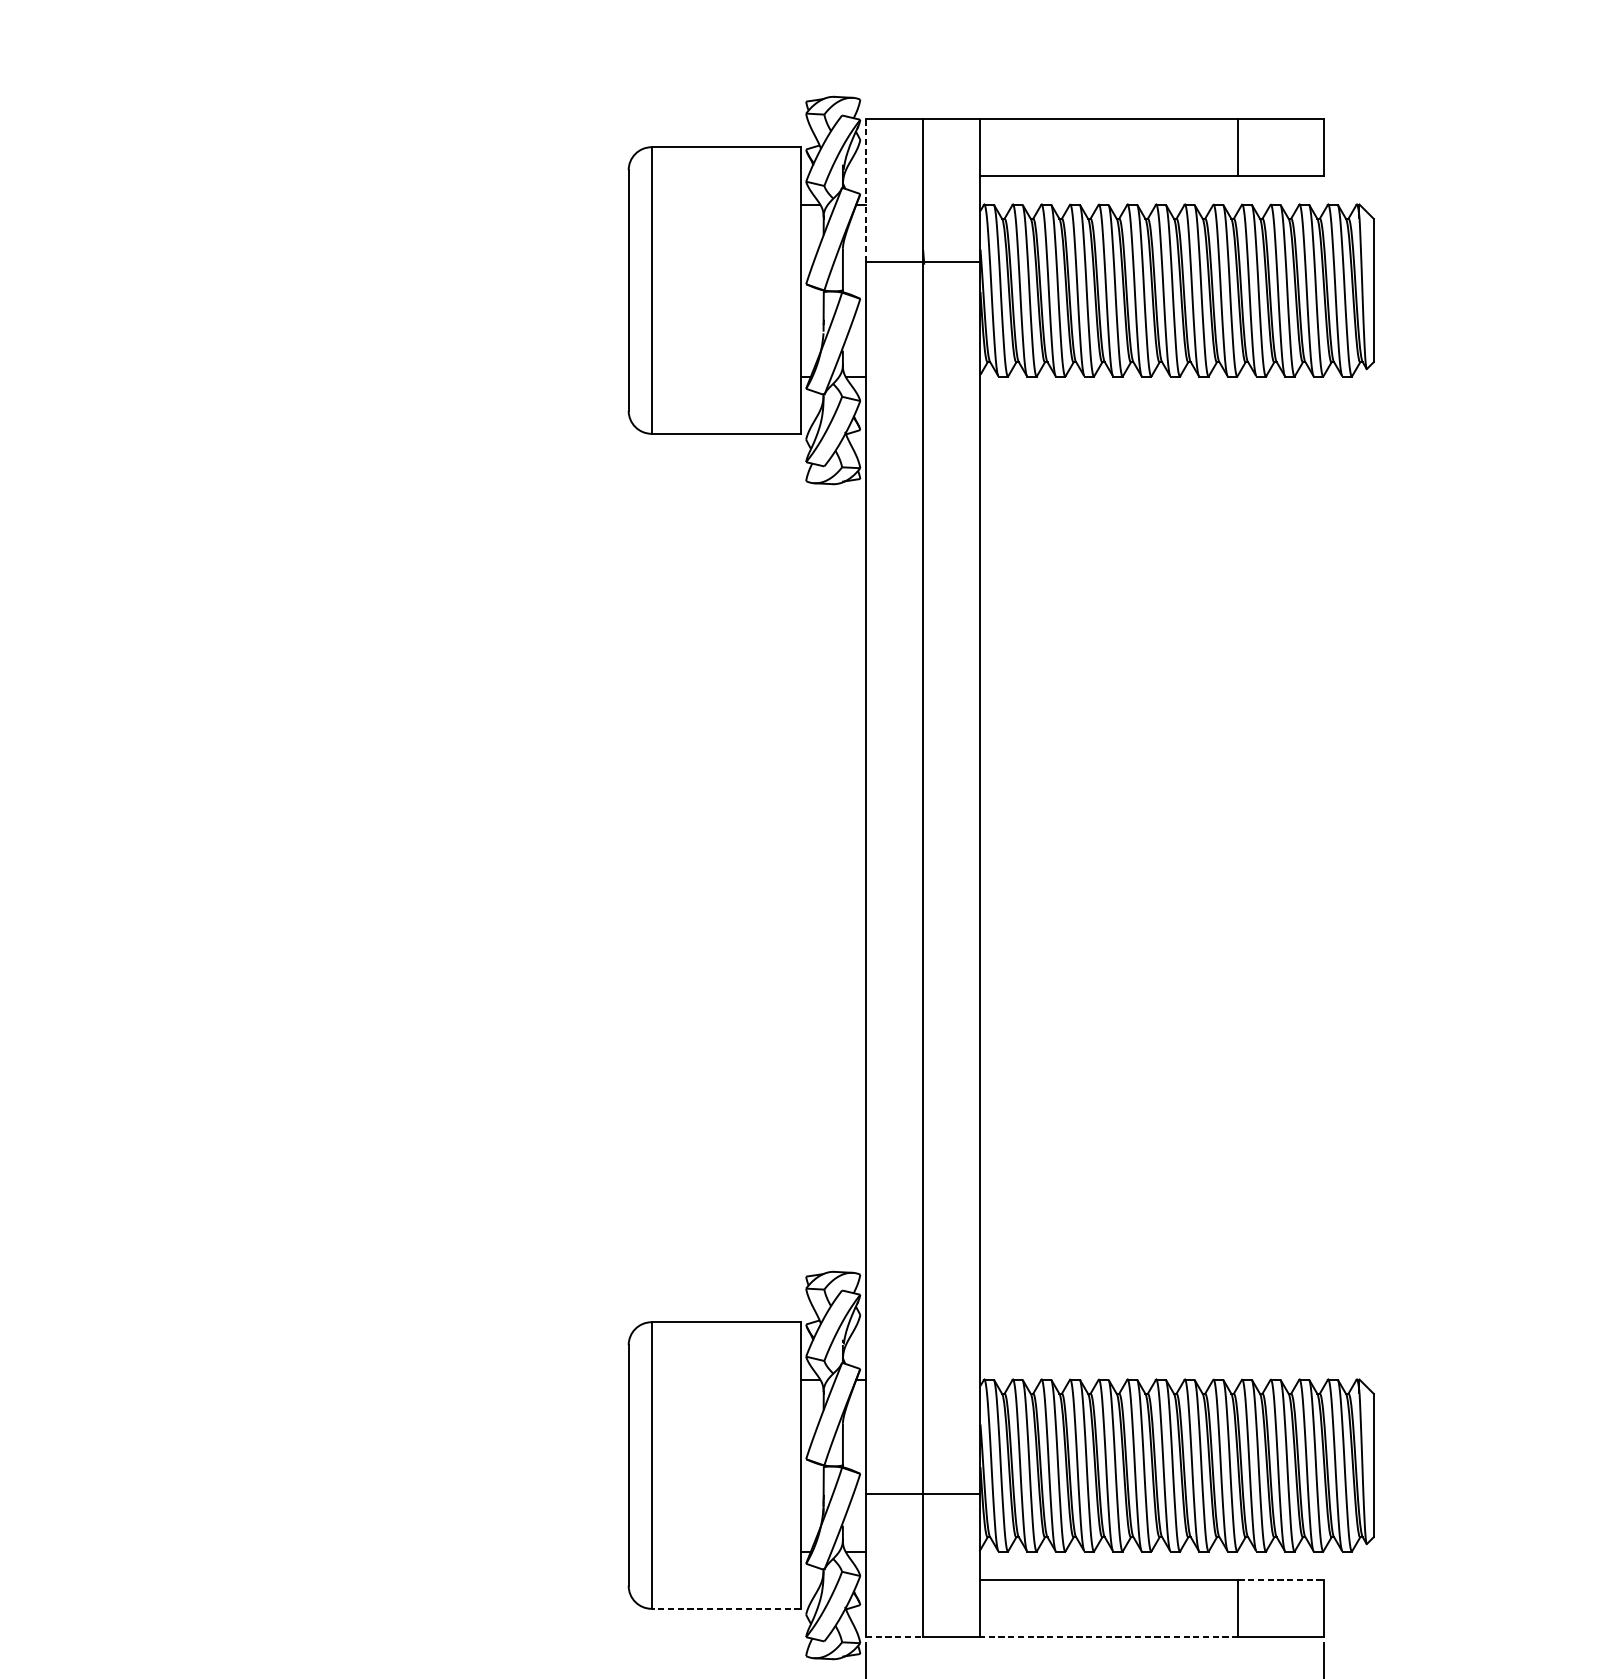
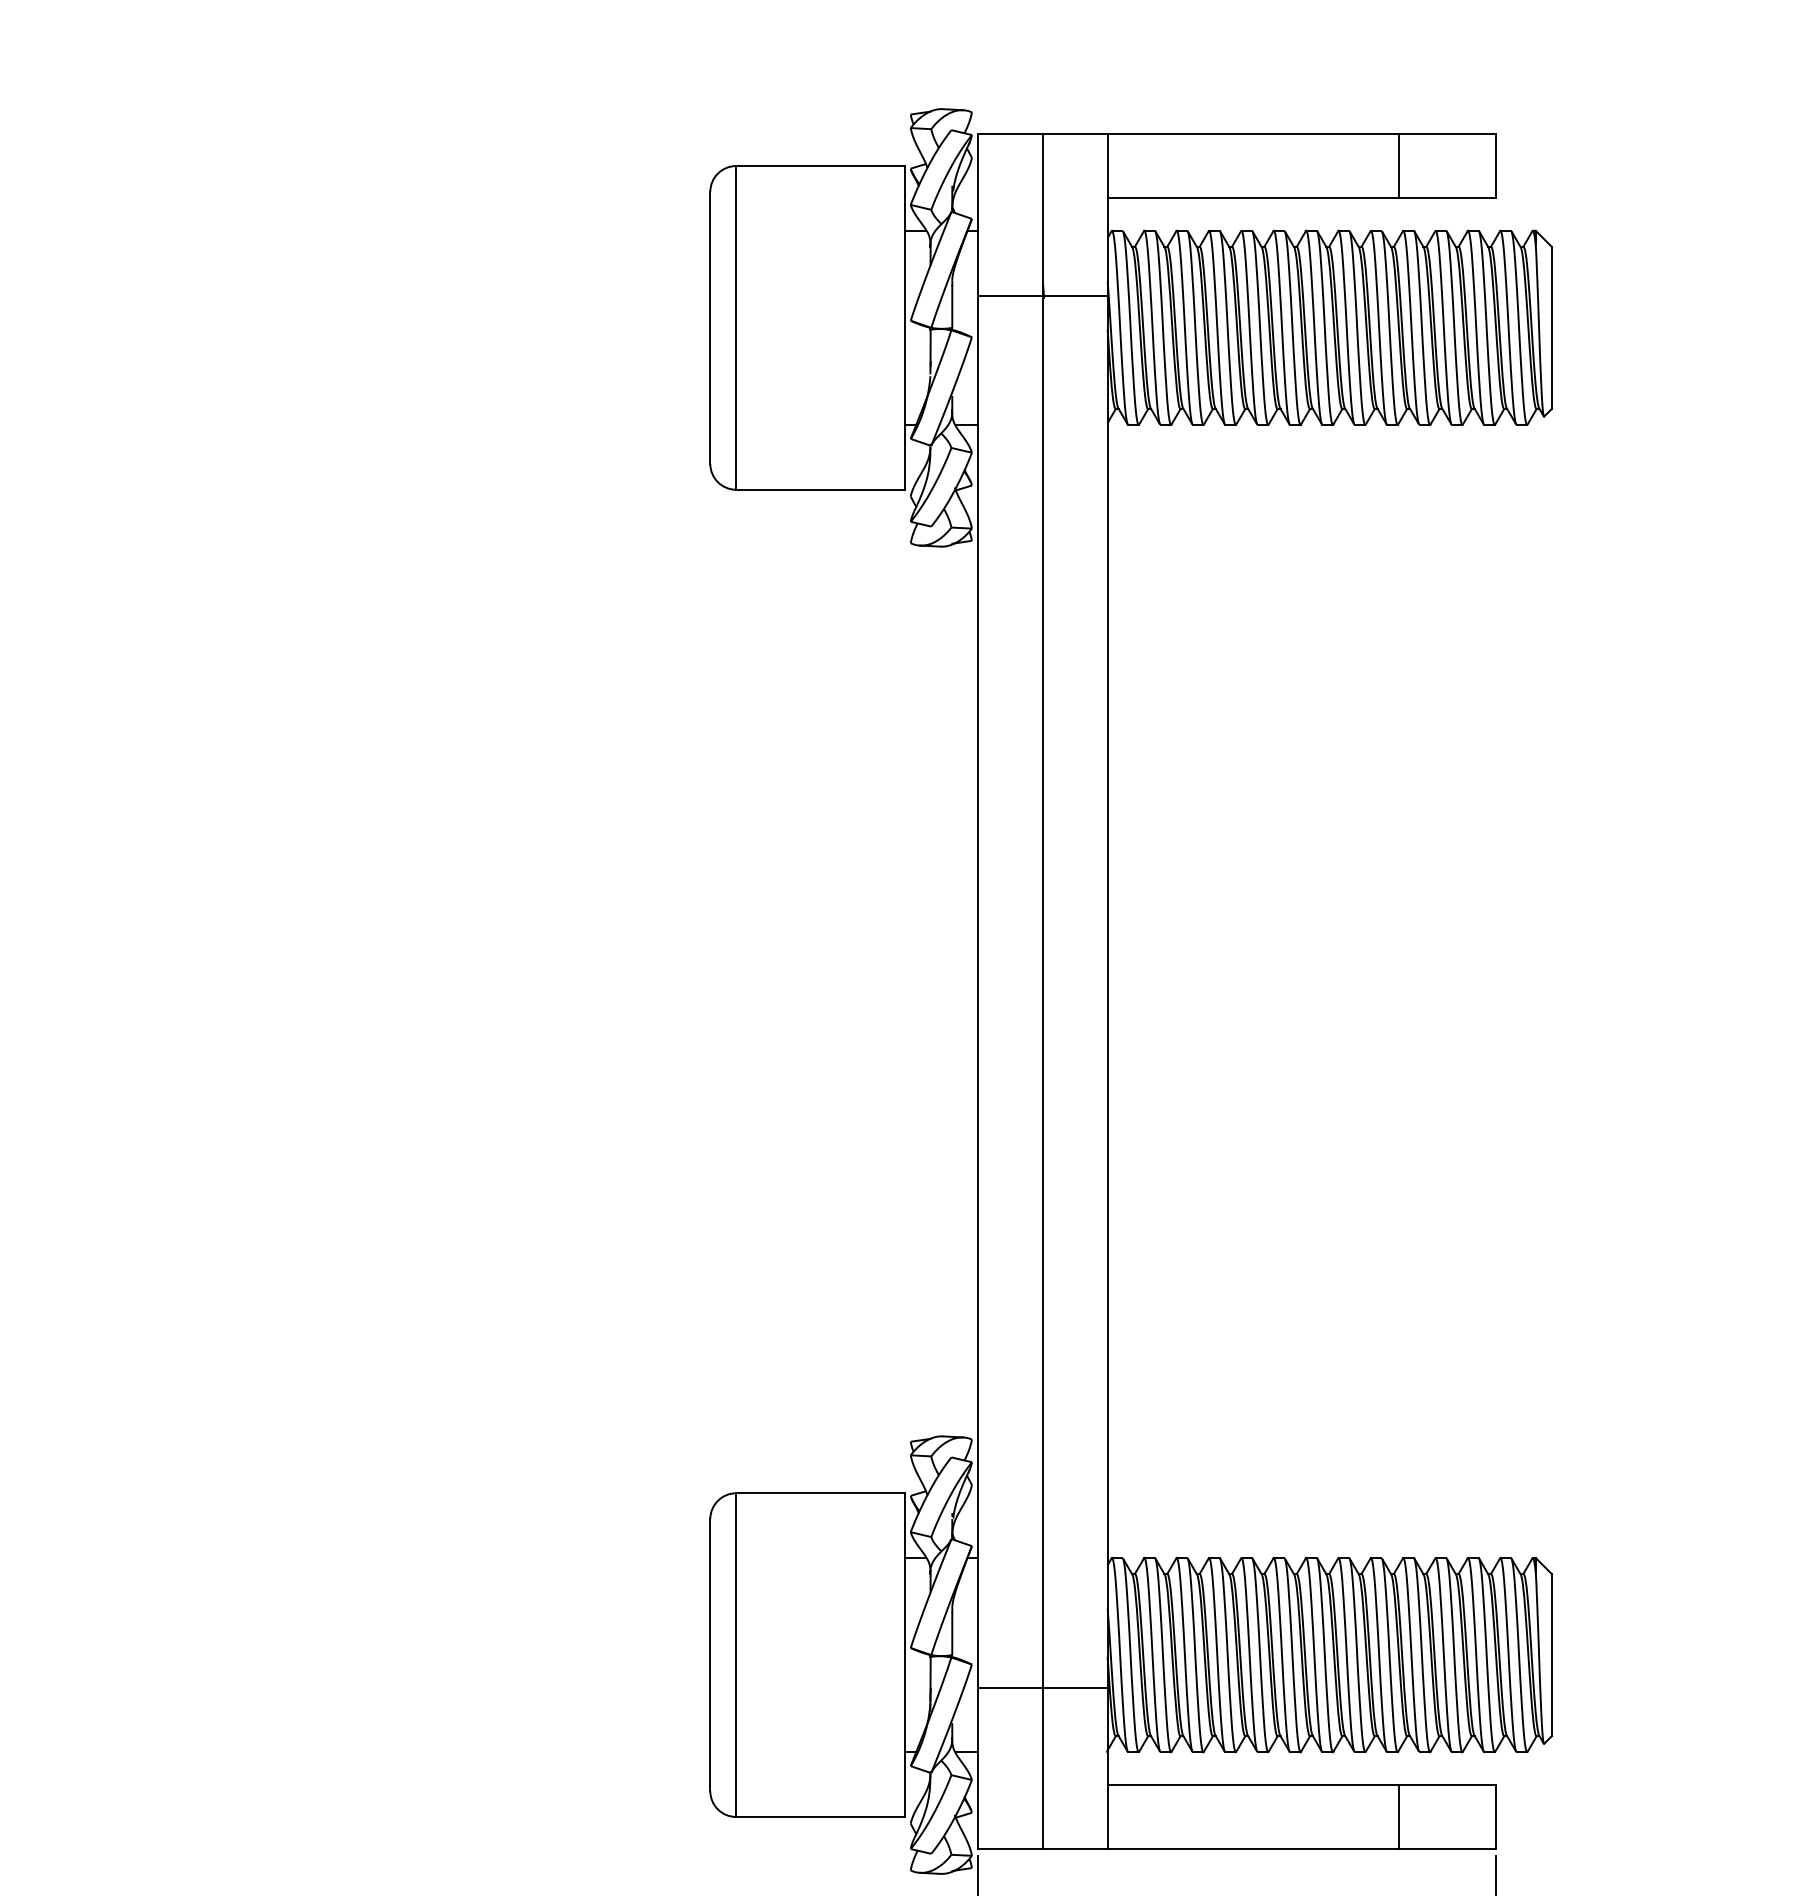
line: (866, 190) -> (978, 214), dashed -> solid
line: (1281, 1580) -> (1447, 1784), dashed -> solid
line: (725, 1608) -> (819, 1816), dashed -> solid
line: (895, 1637) -> (1011, 1849), dashed -> solid
line: (1109, 1637) -> (1253, 1849), dashed -> solid

